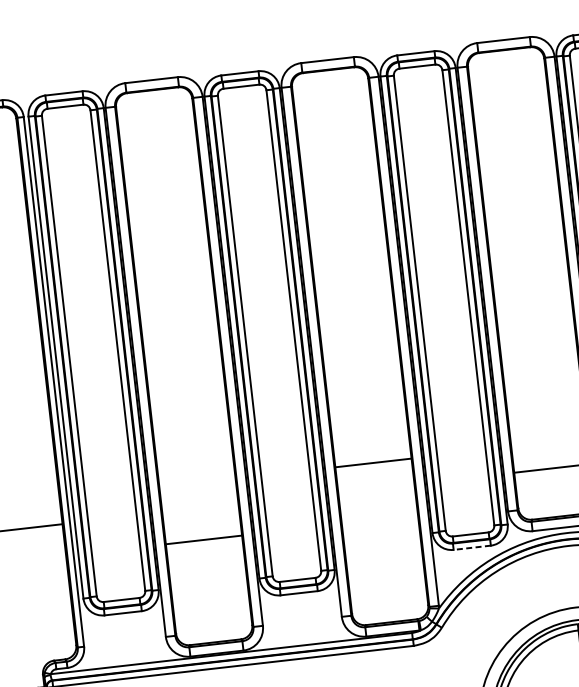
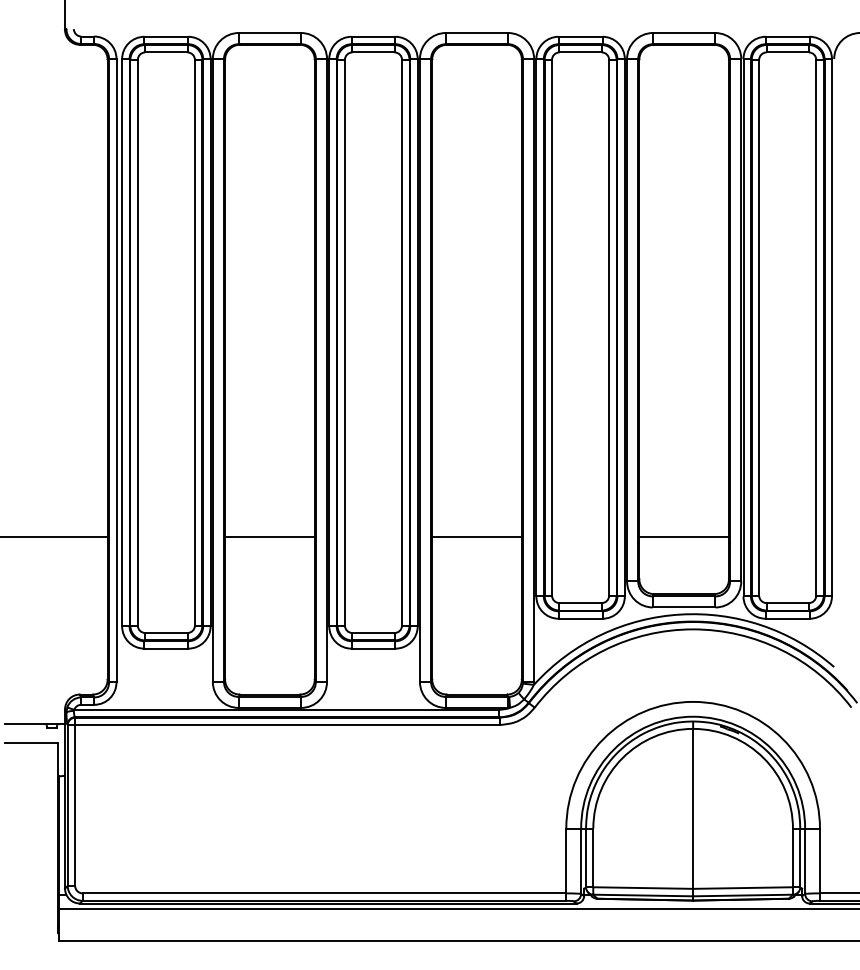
line: (373, 463) -> (476, 537), moved
line: (203, 540) -> (269, 537), moved
line: (472, 547) -> (580, 618), dashed -> solid

